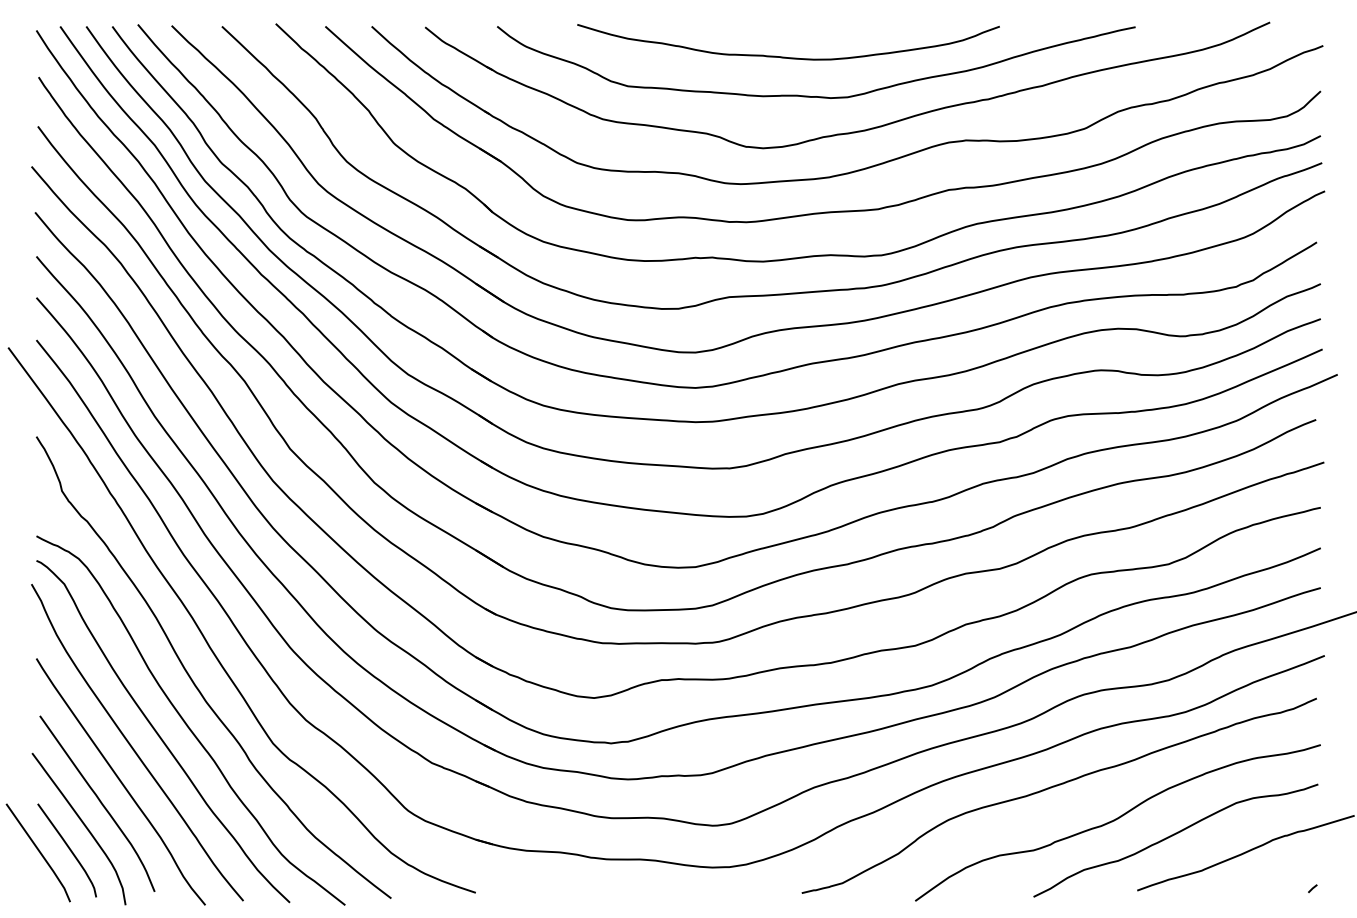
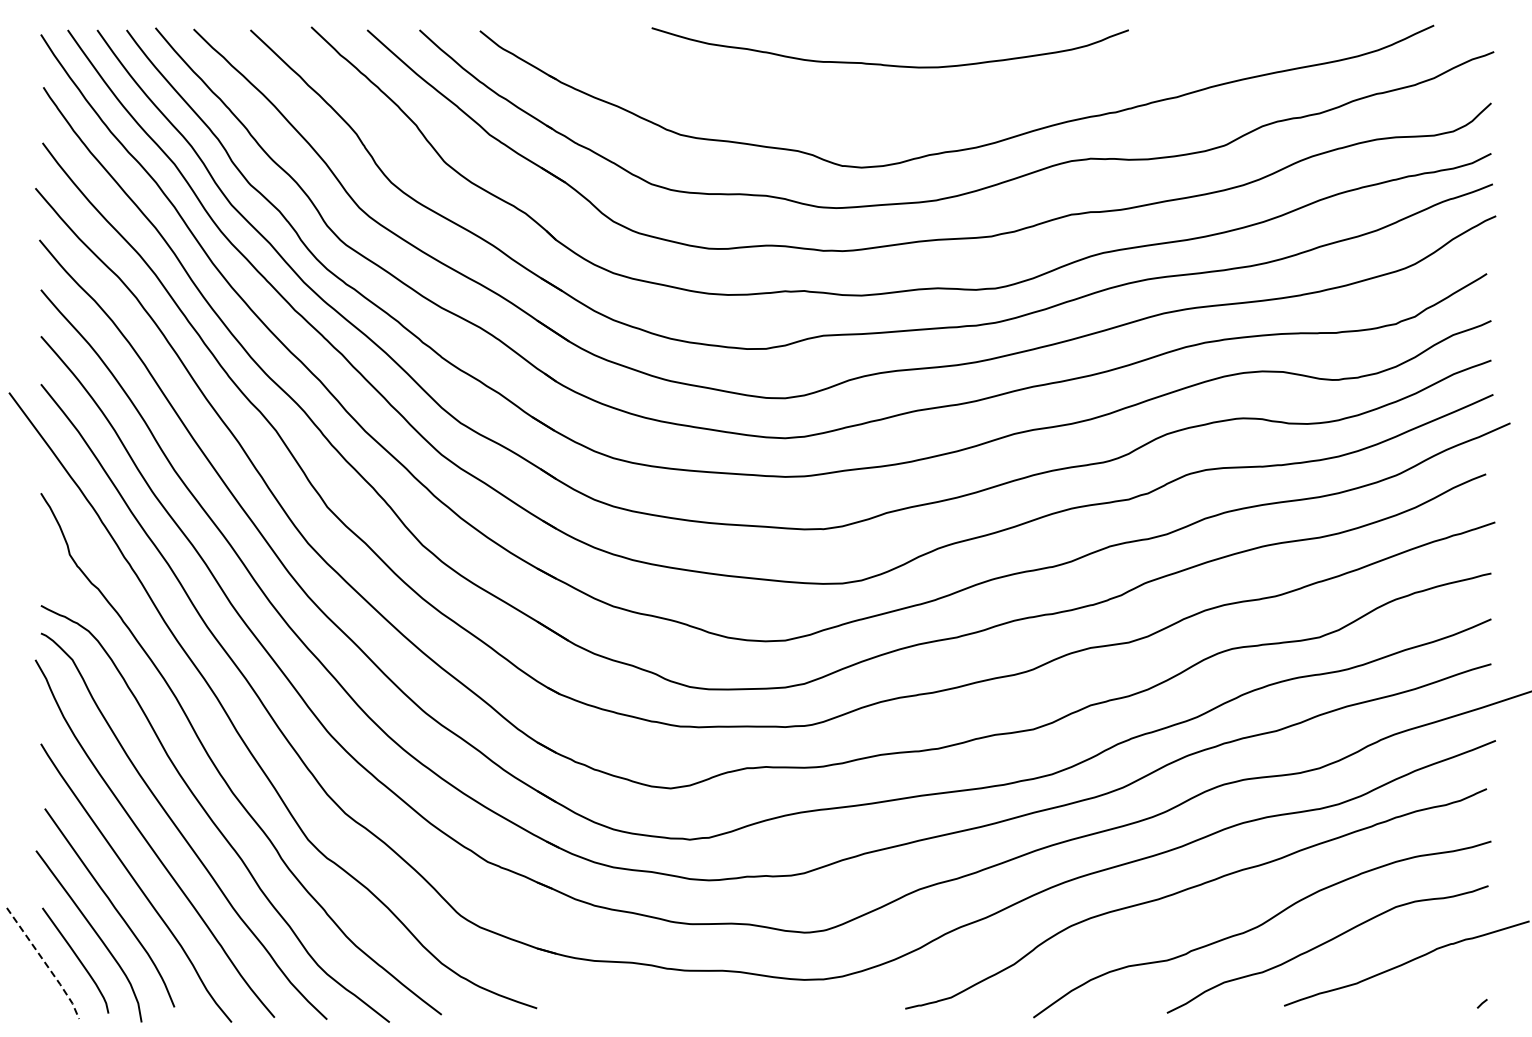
curve: (816, 95) -> (921, 108), removed
line: (40, 853) -> (45, 963), solid -> dashed

